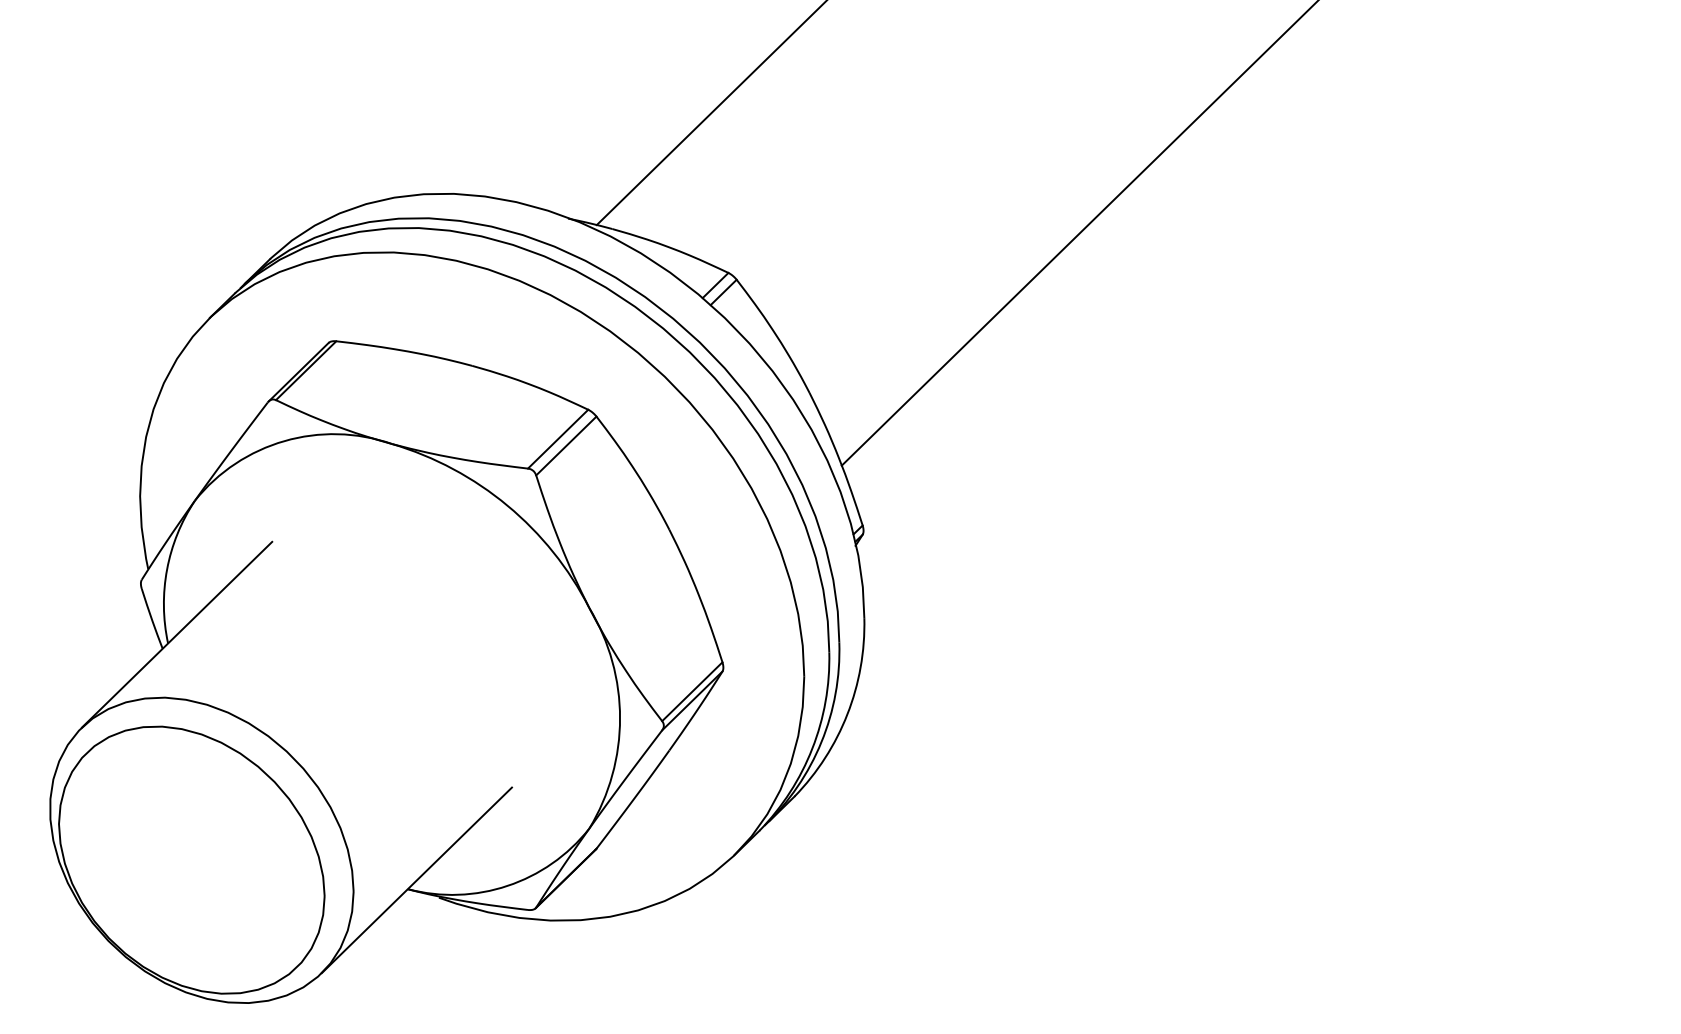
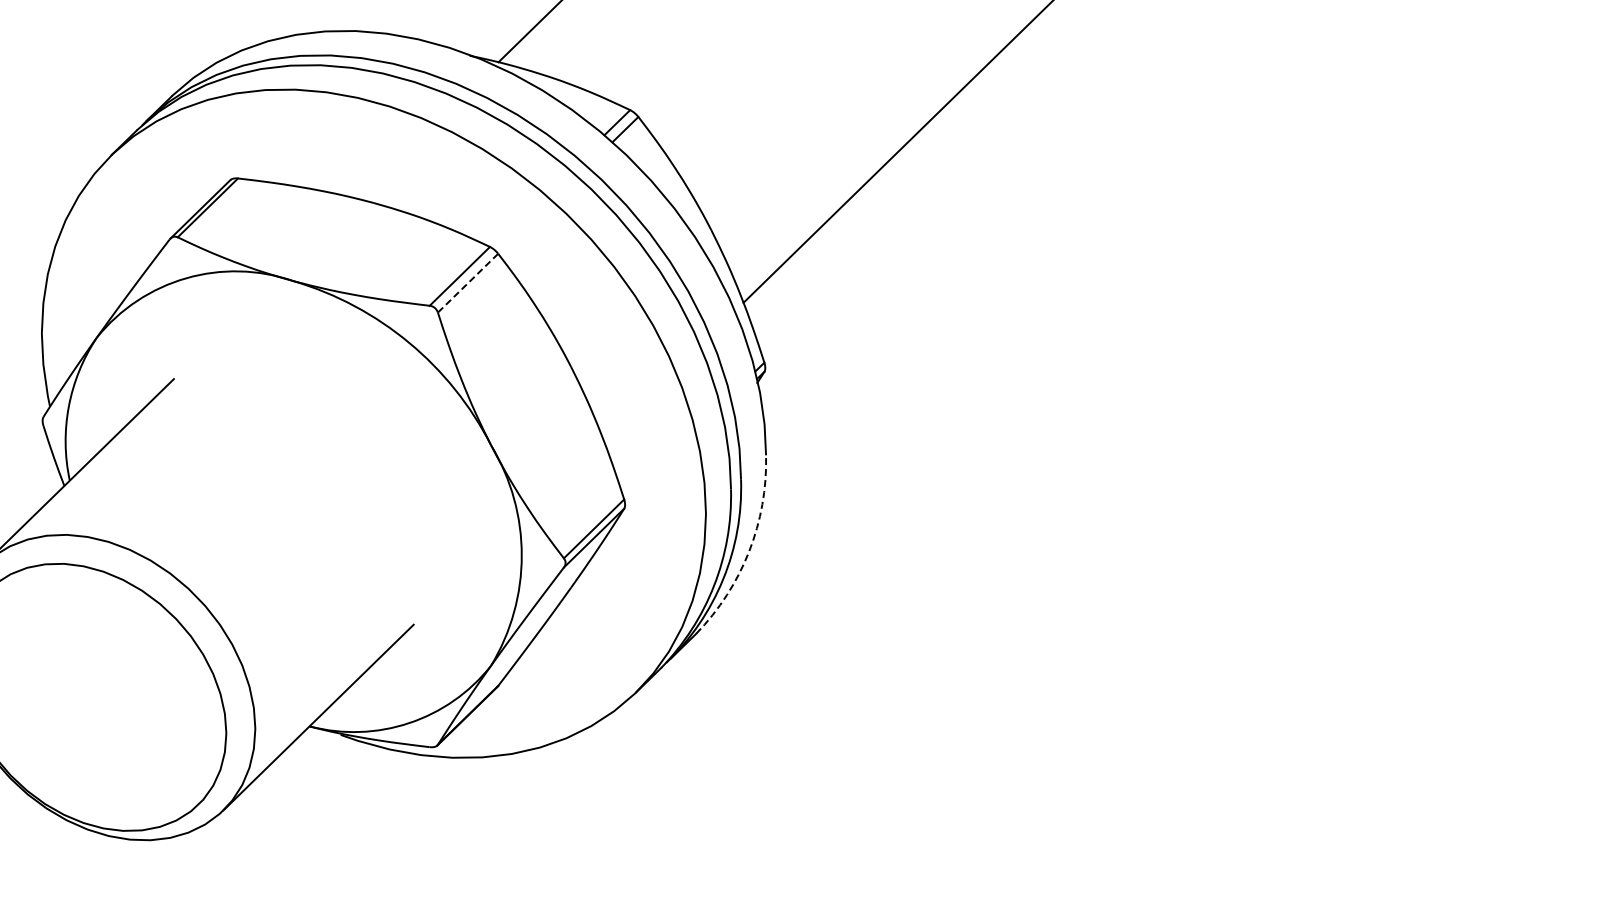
line: (566, 446) -> (468, 283), solid -> dashed
arc: (847, 714) -> (749, 551), solid -> dashed

